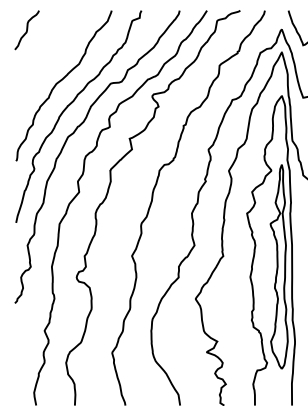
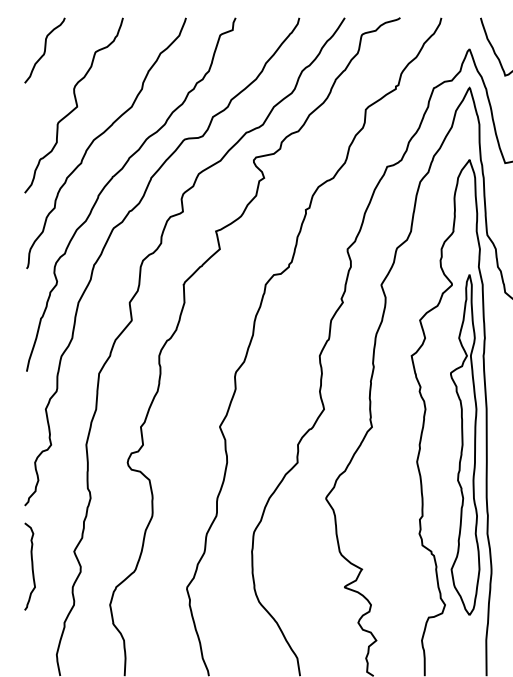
curve: (45, 63) -> (75, 106), added
curve: (18, 339) -> (30, 565), added

